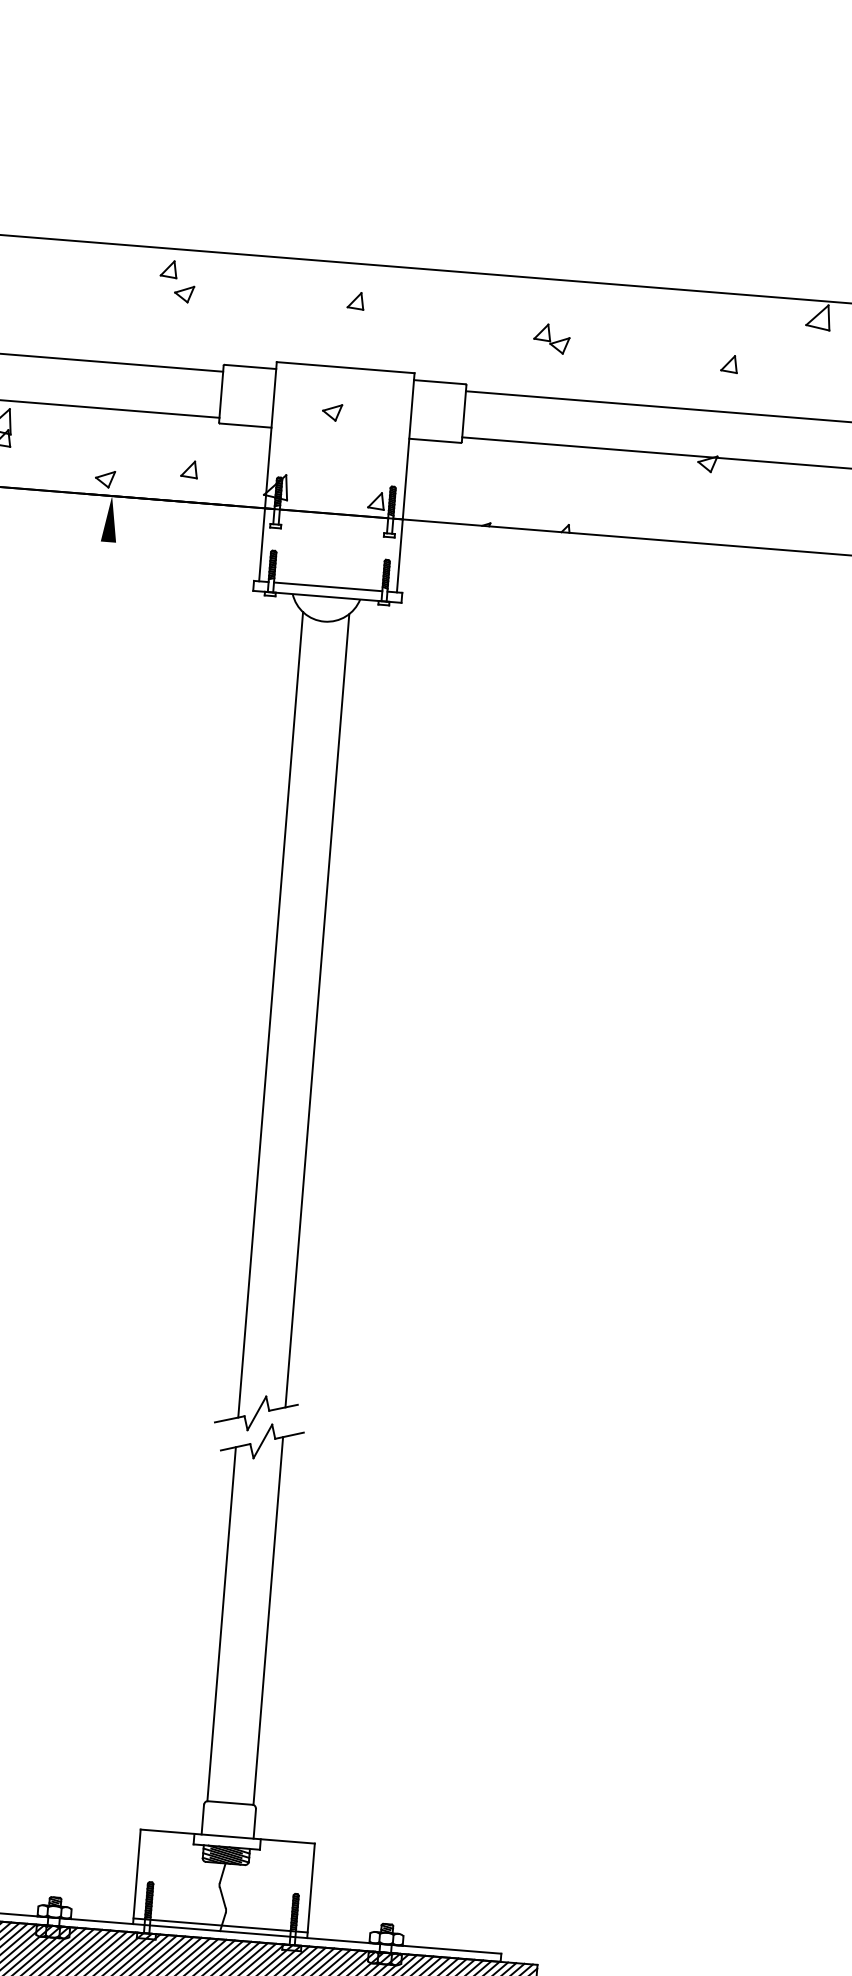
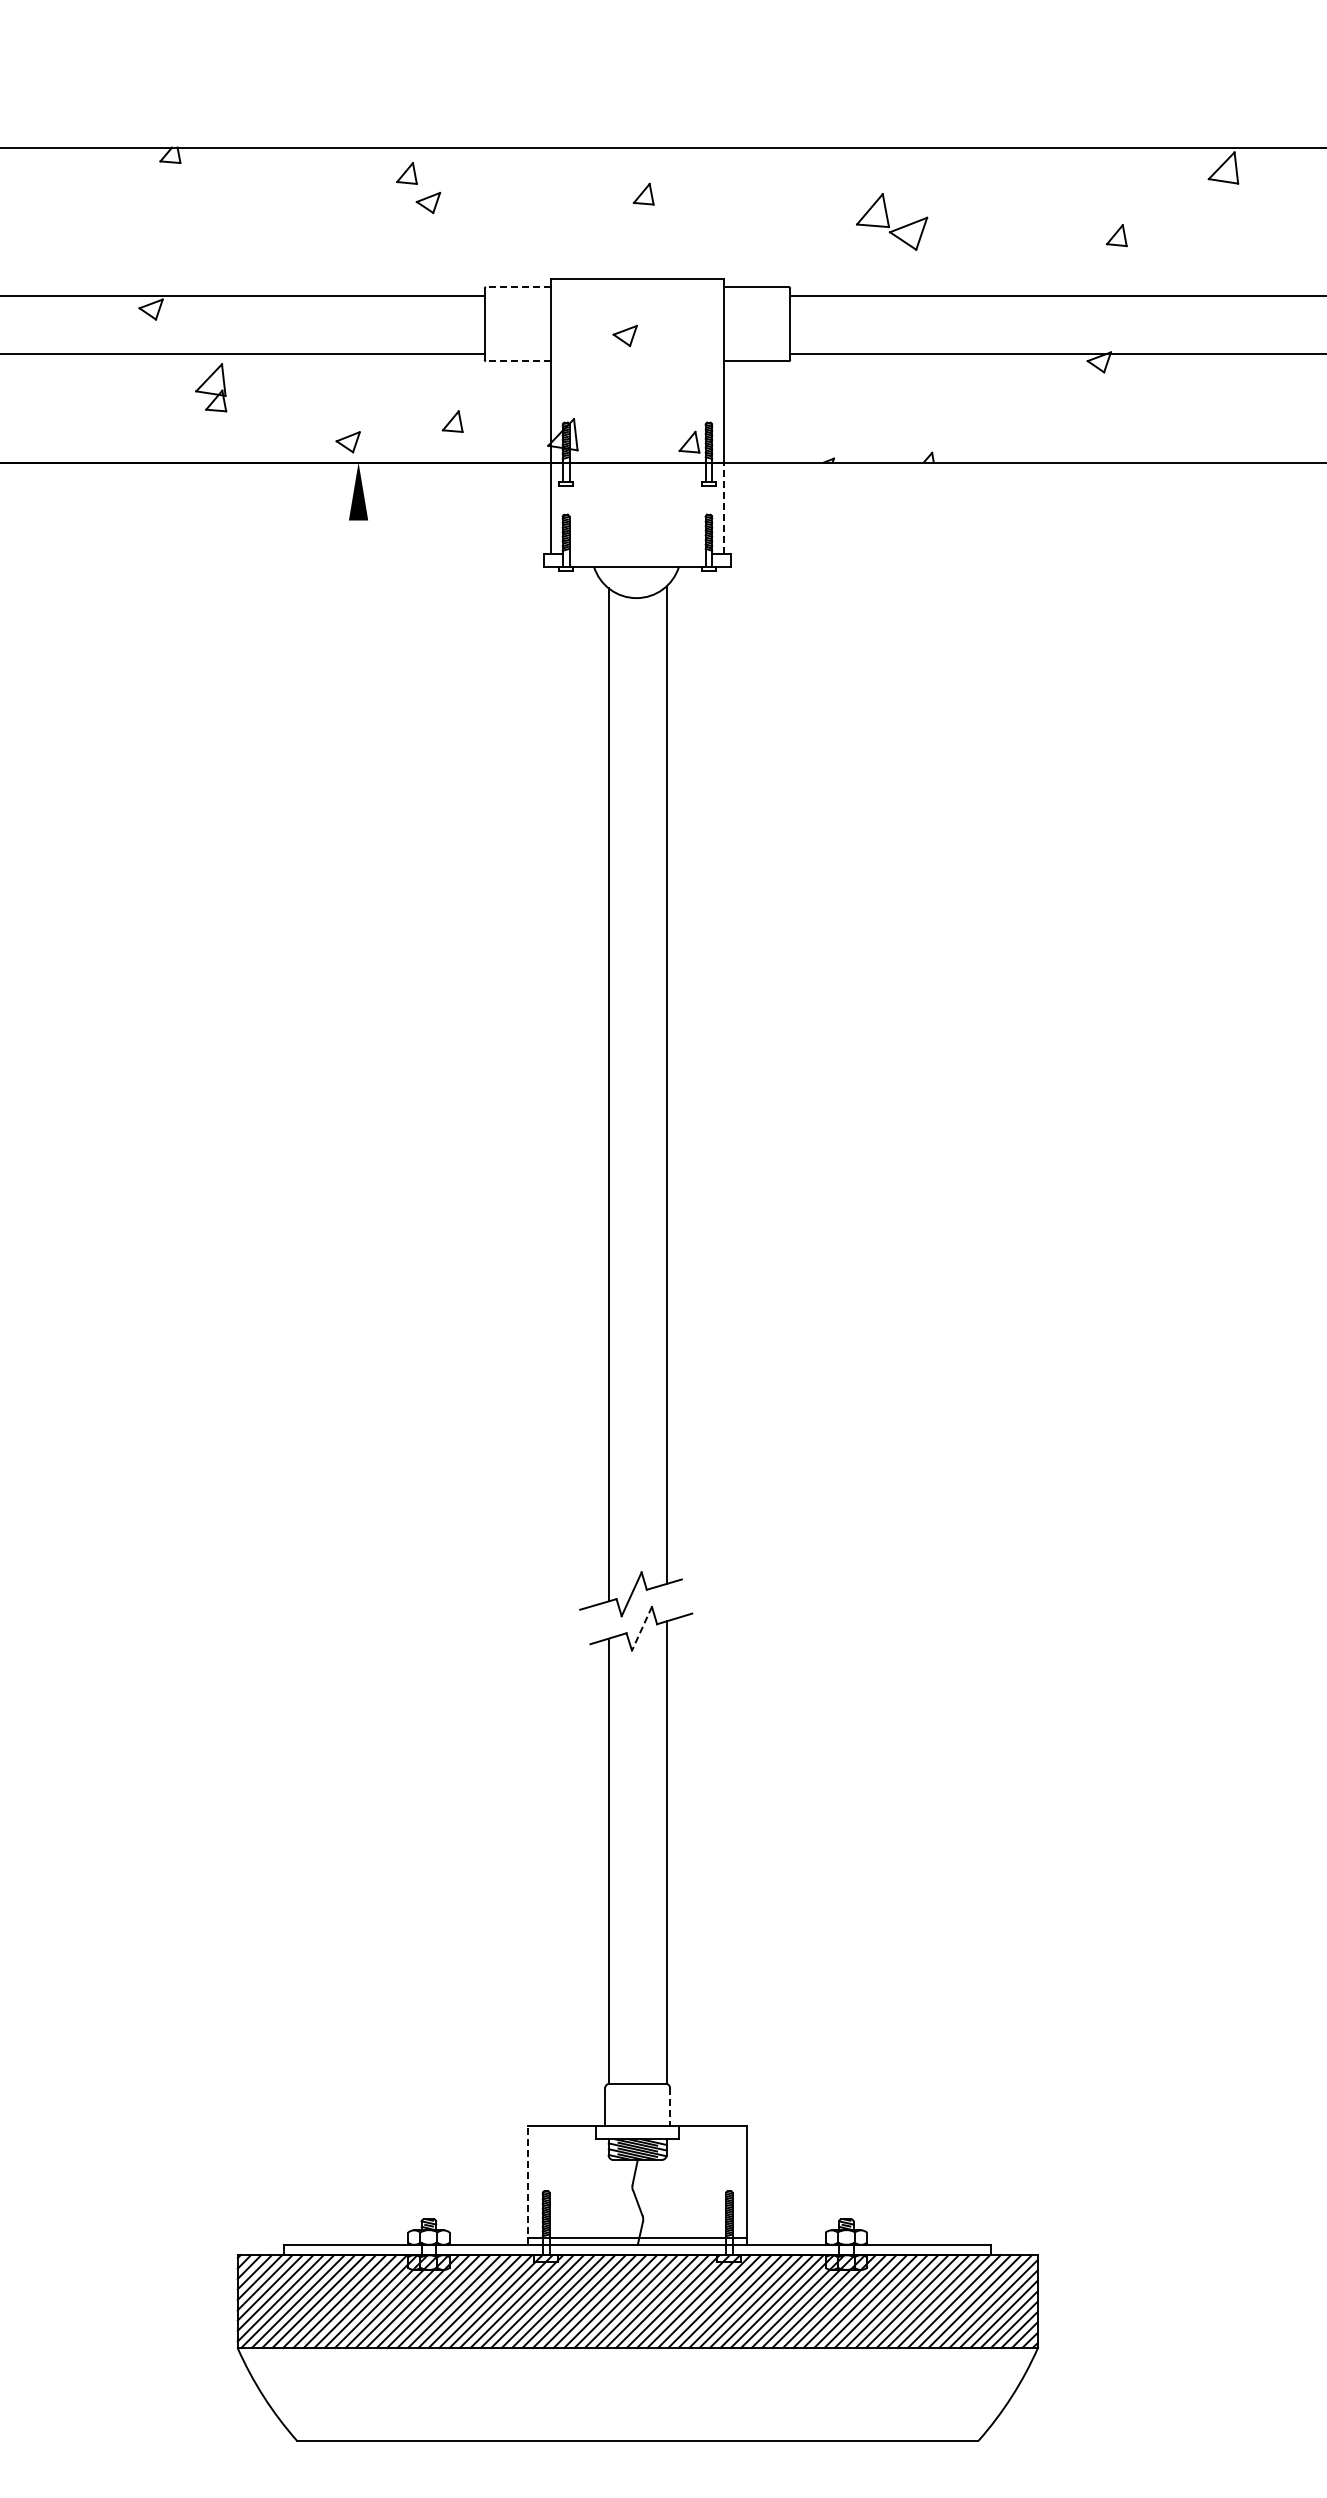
part: (552, 338) -> (892, 221), size x1.6
line: (249, 367) -> (517, 287), solid -> dashed
line: (244, 425) -> (517, 361), solid -> dashed
line: (400, 555) -> (724, 508), solid -> dashed
line: (328, 586) -> (637, 554), removed
line: (262, 1442) -> (641, 1629), solid -> dashed
line: (254, 1823) -> (670, 2107), solid -> dashed
line: (137, 1876) -> (528, 2184), solid -> dashed

